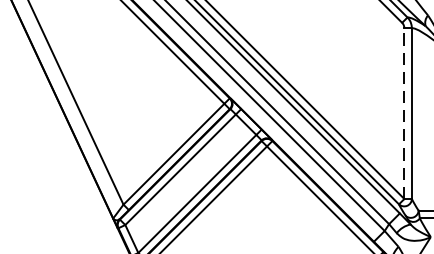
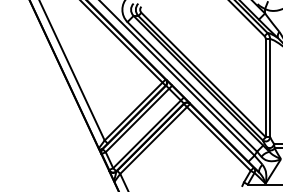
line: (403, 114) -> (265, 88), dashed -> solid

